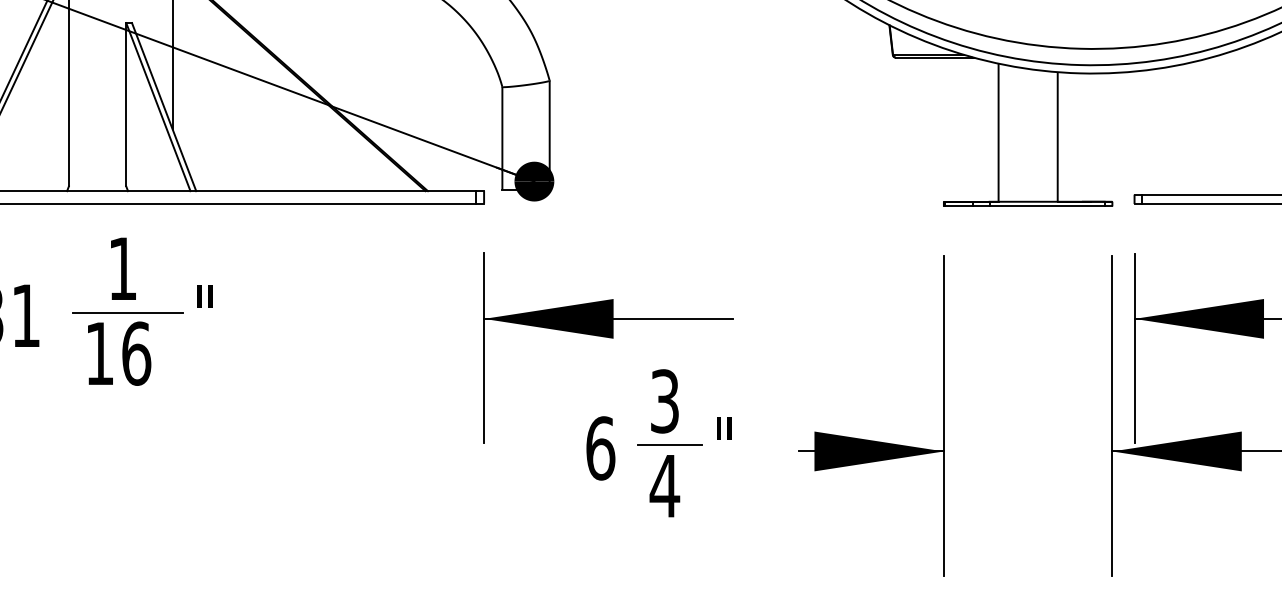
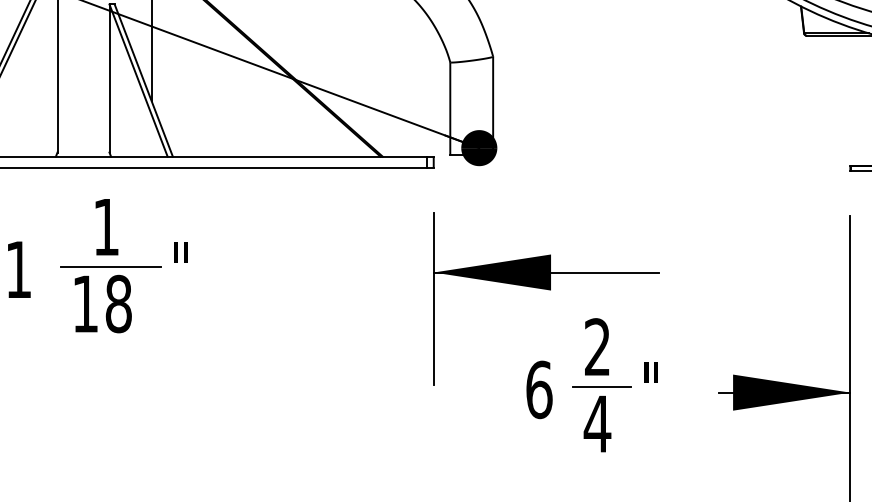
text: (136, 353) -> (118, 303), 16 -> 18
text: (664, 401) -> (597, 347), 3 -> 2

